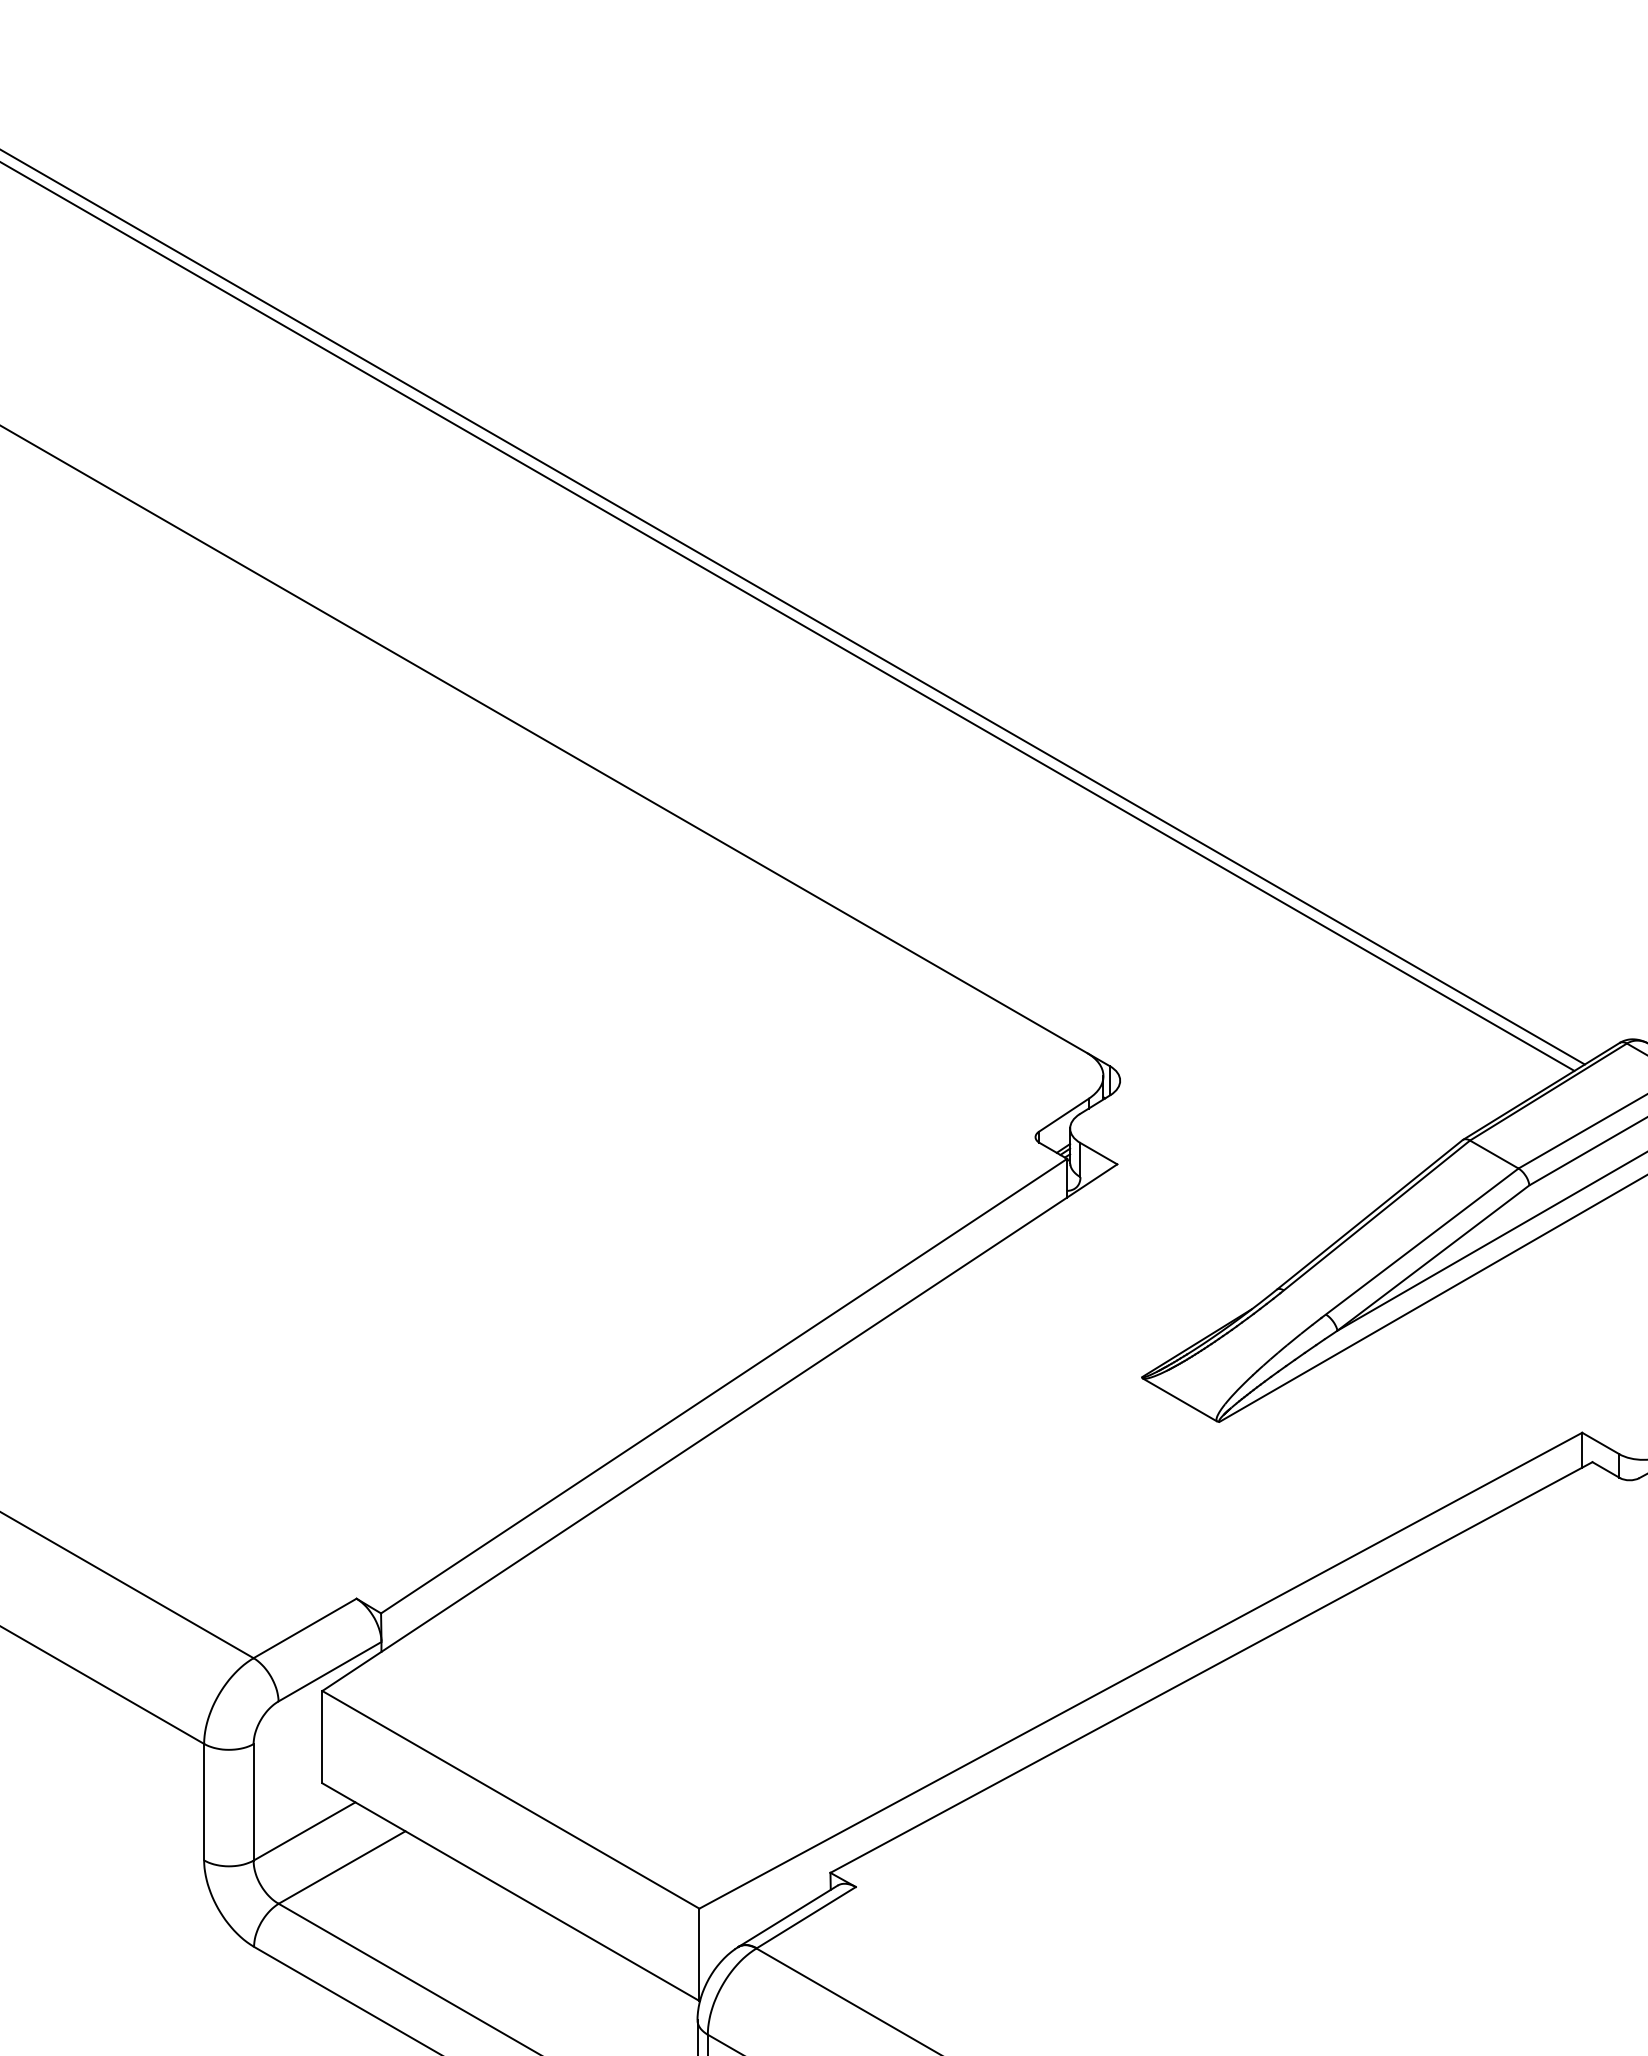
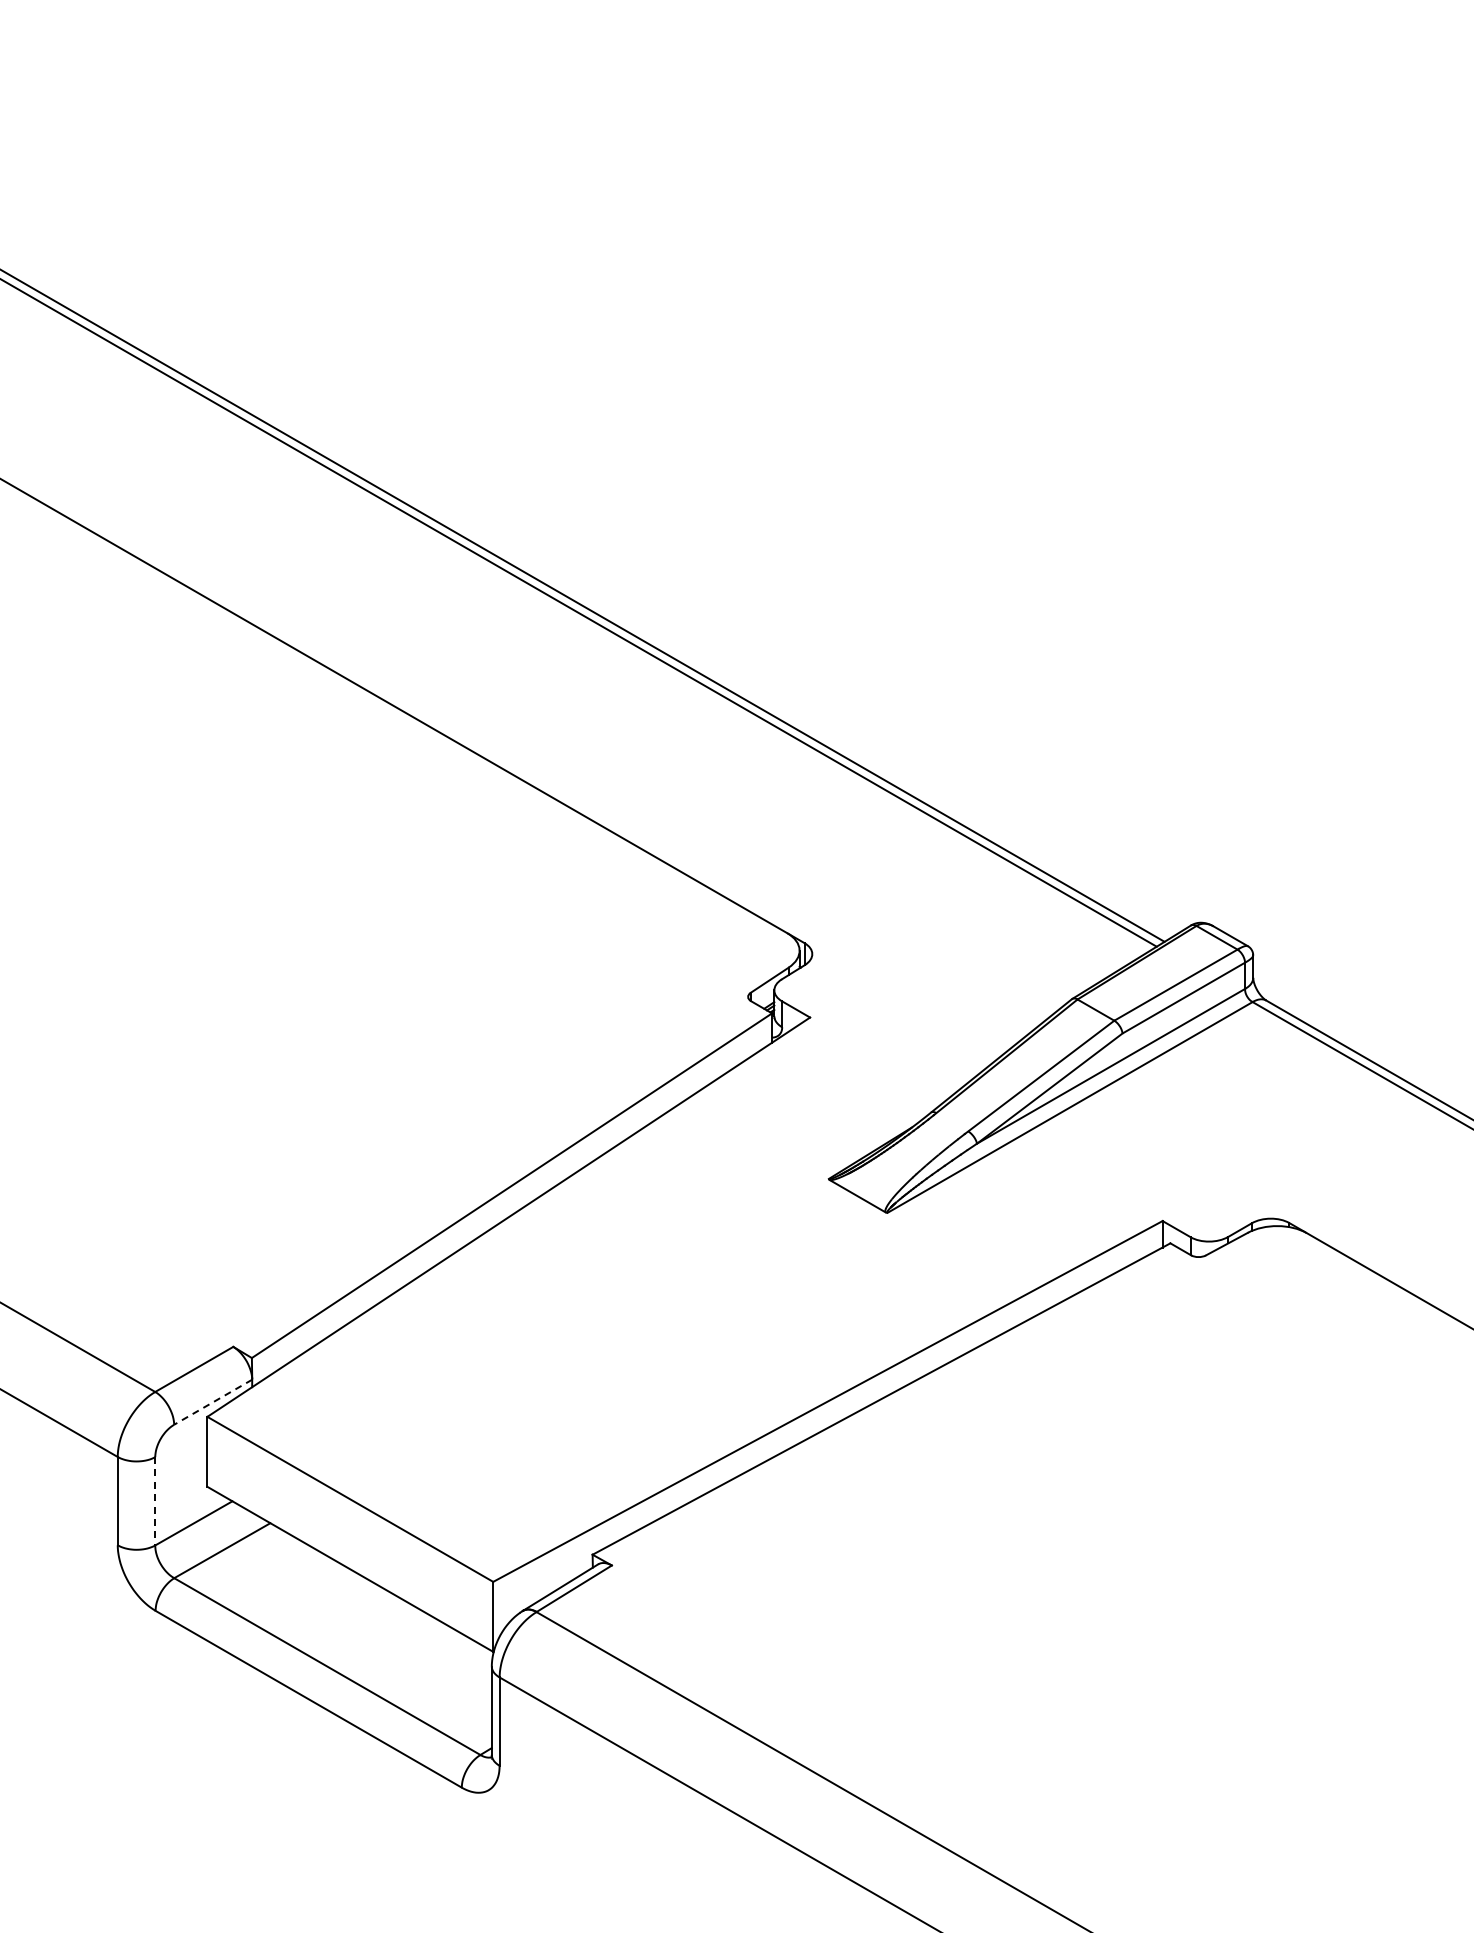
line: (329, 1672) -> (212, 1402), solid -> dashed
line: (253, 1802) -> (155, 1501), solid -> dashed

